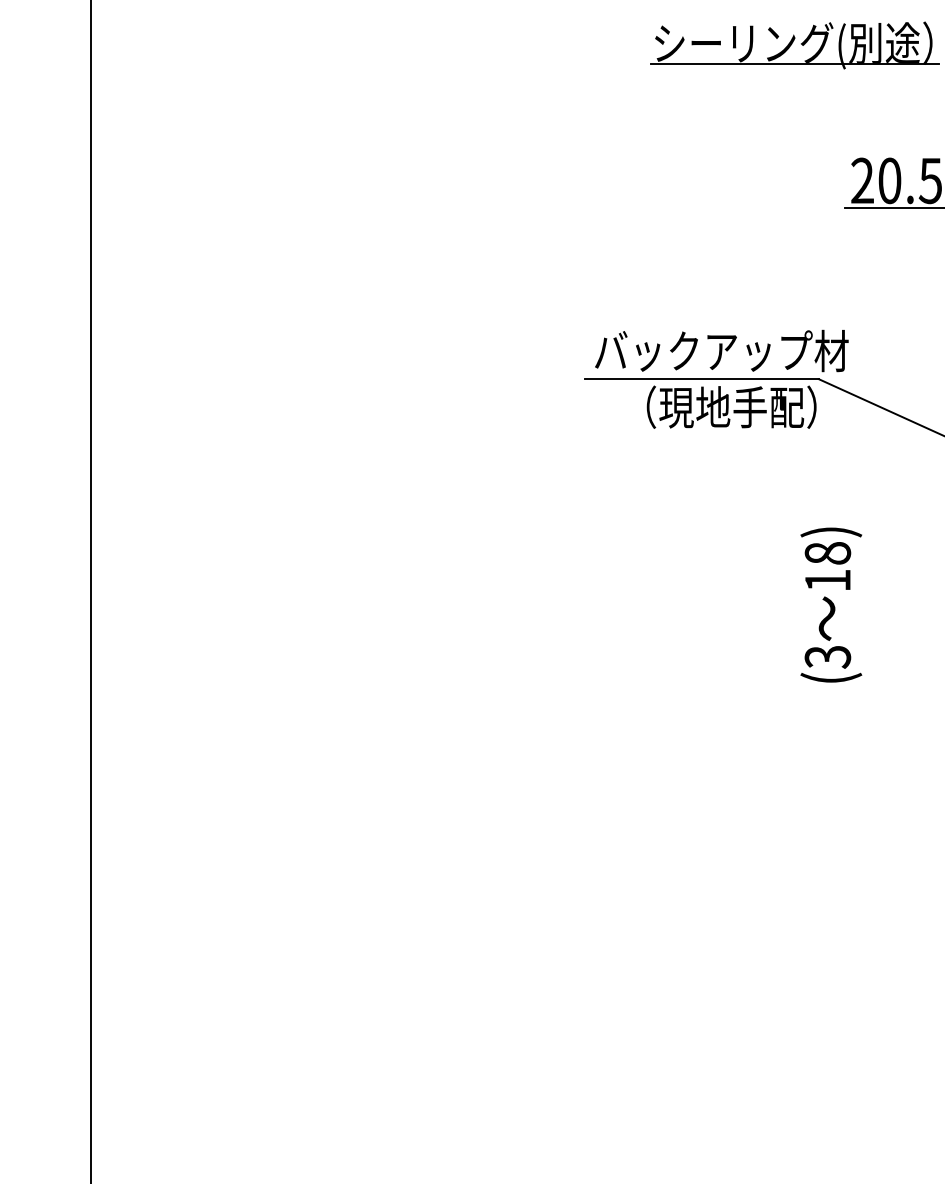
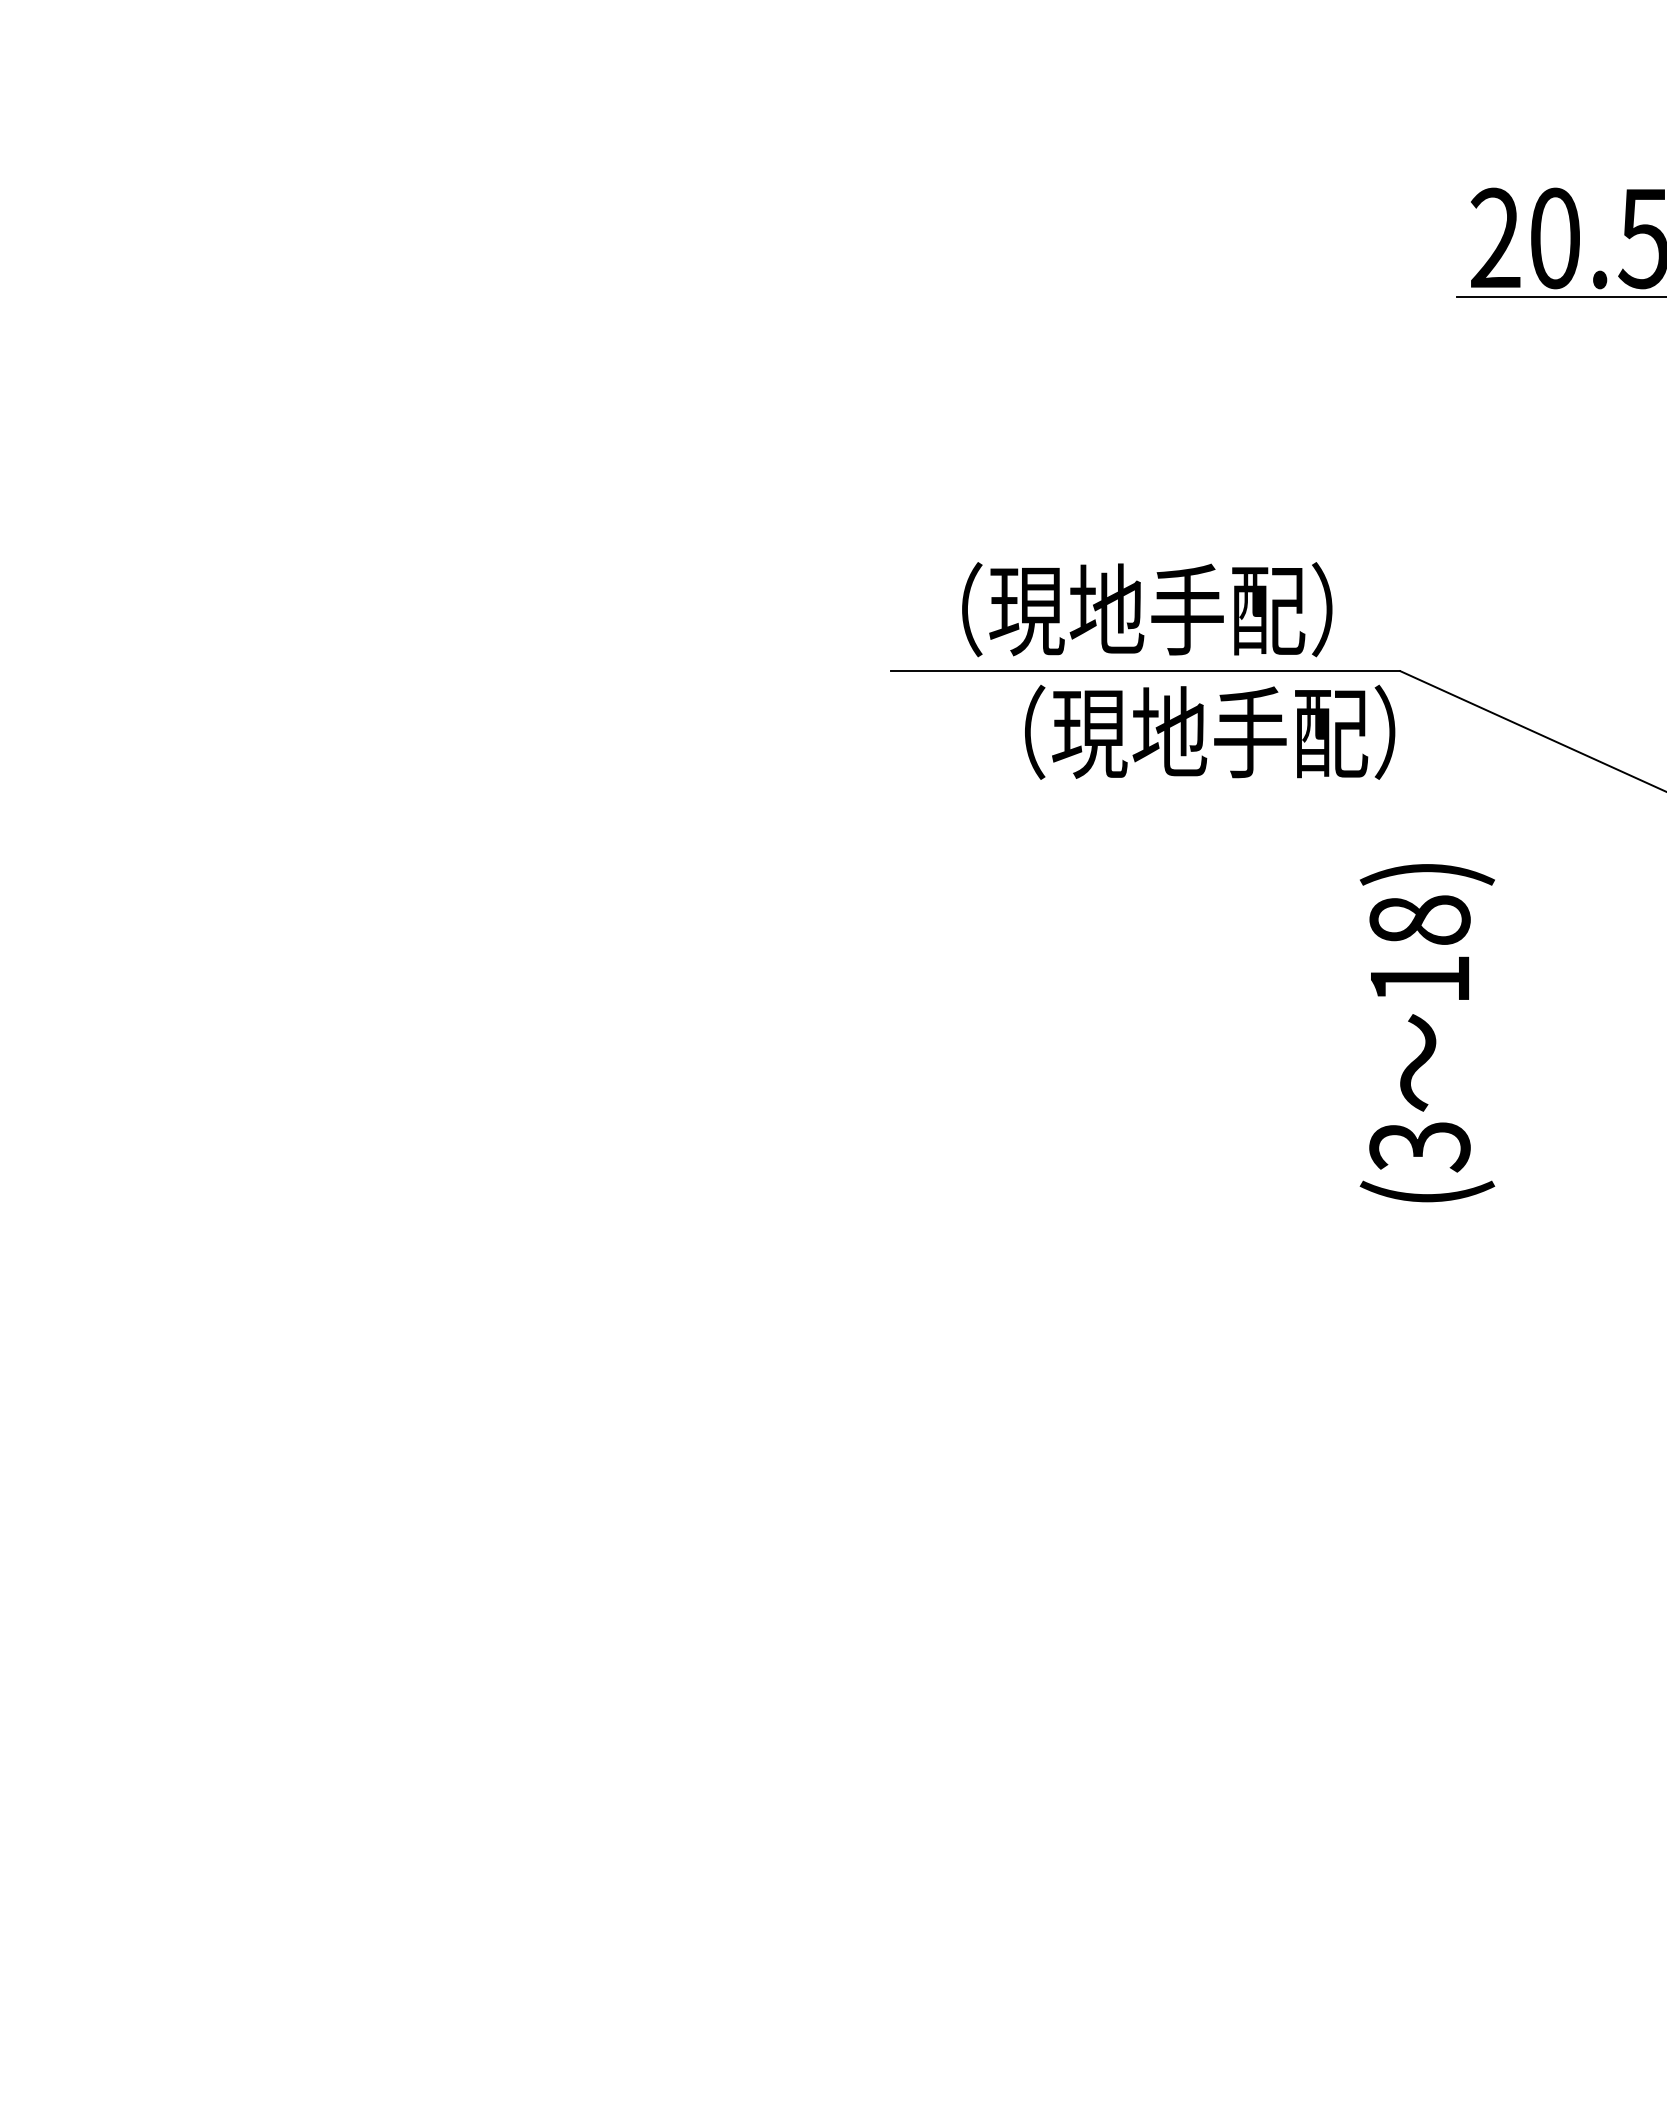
text: (721, 350) -> (1187, 608), バックアップ材 -> （現地手配）
text: (831, 604) -> (1427, 1031), moved

